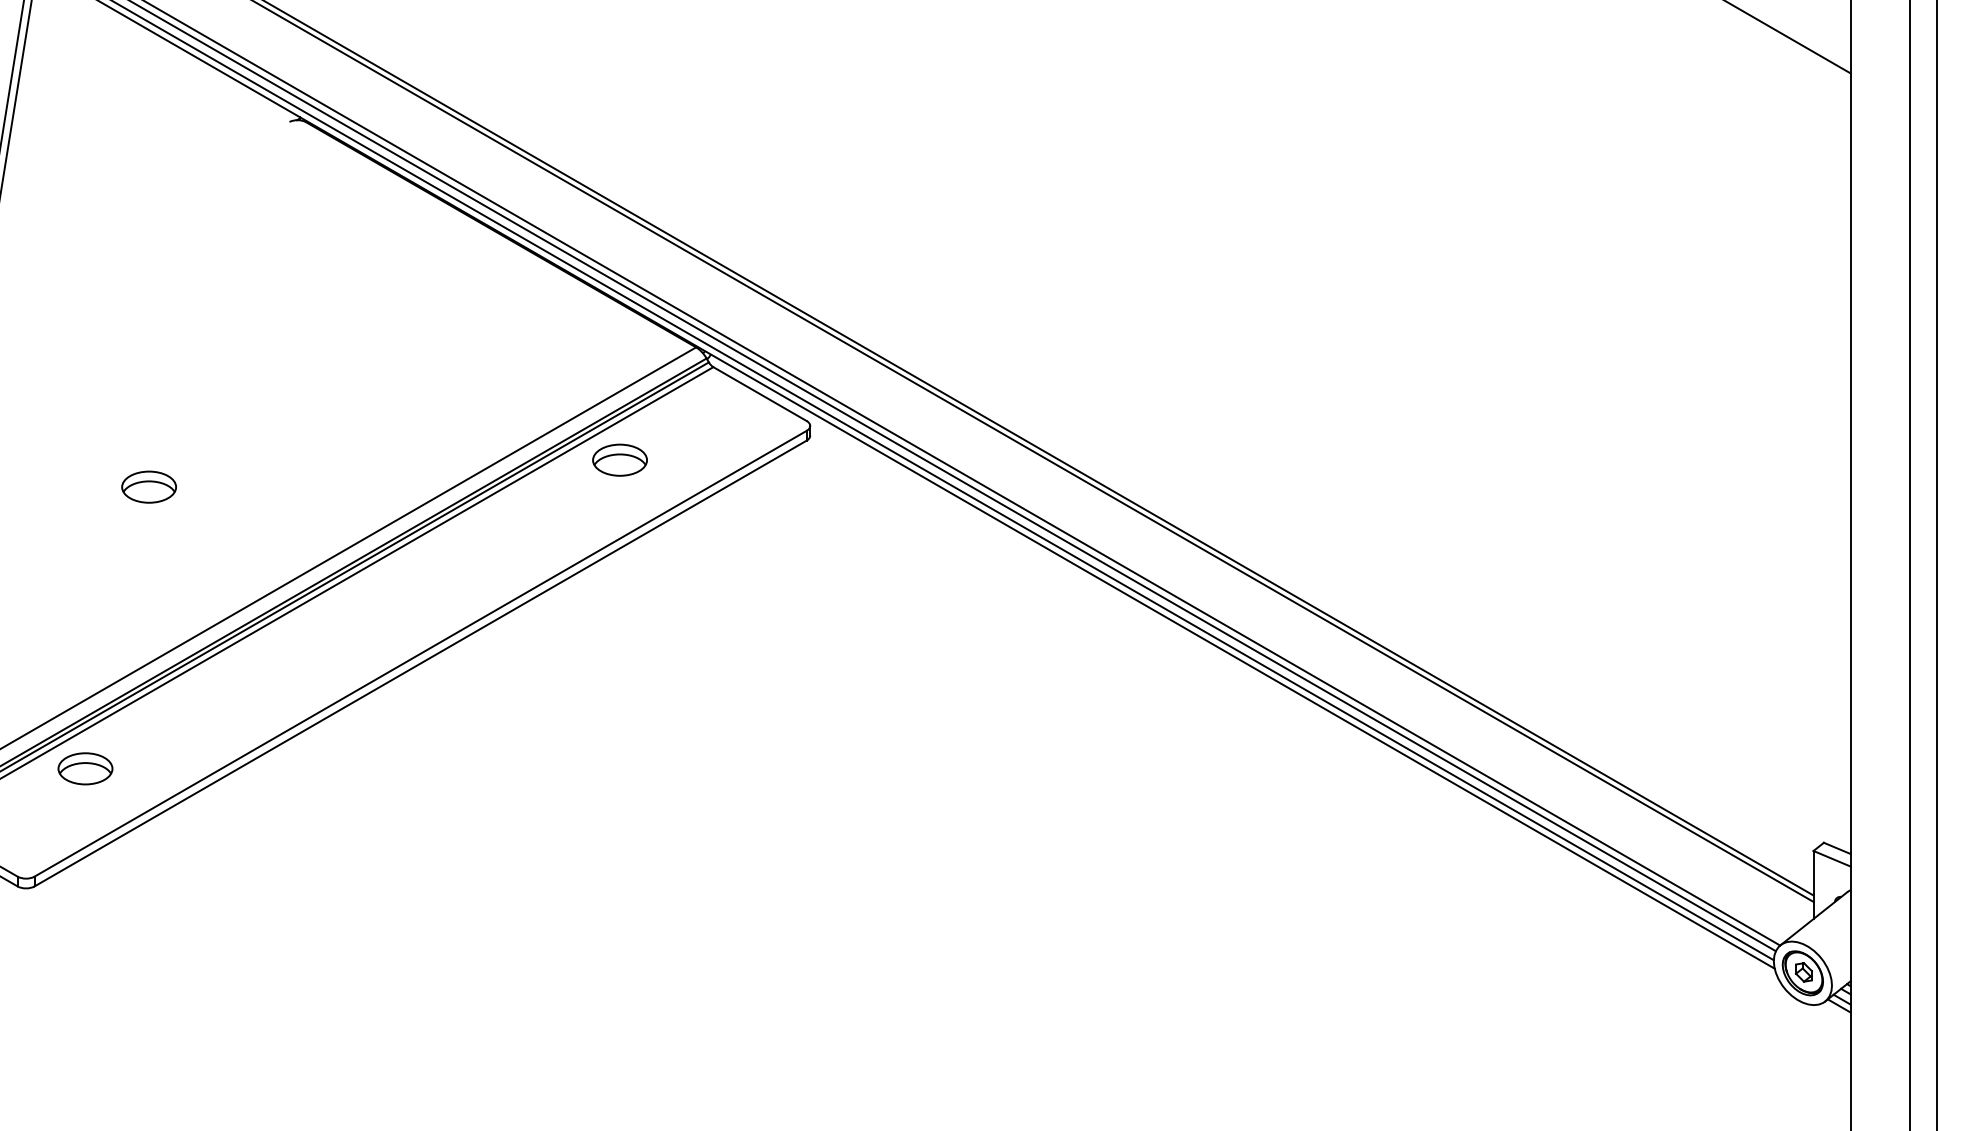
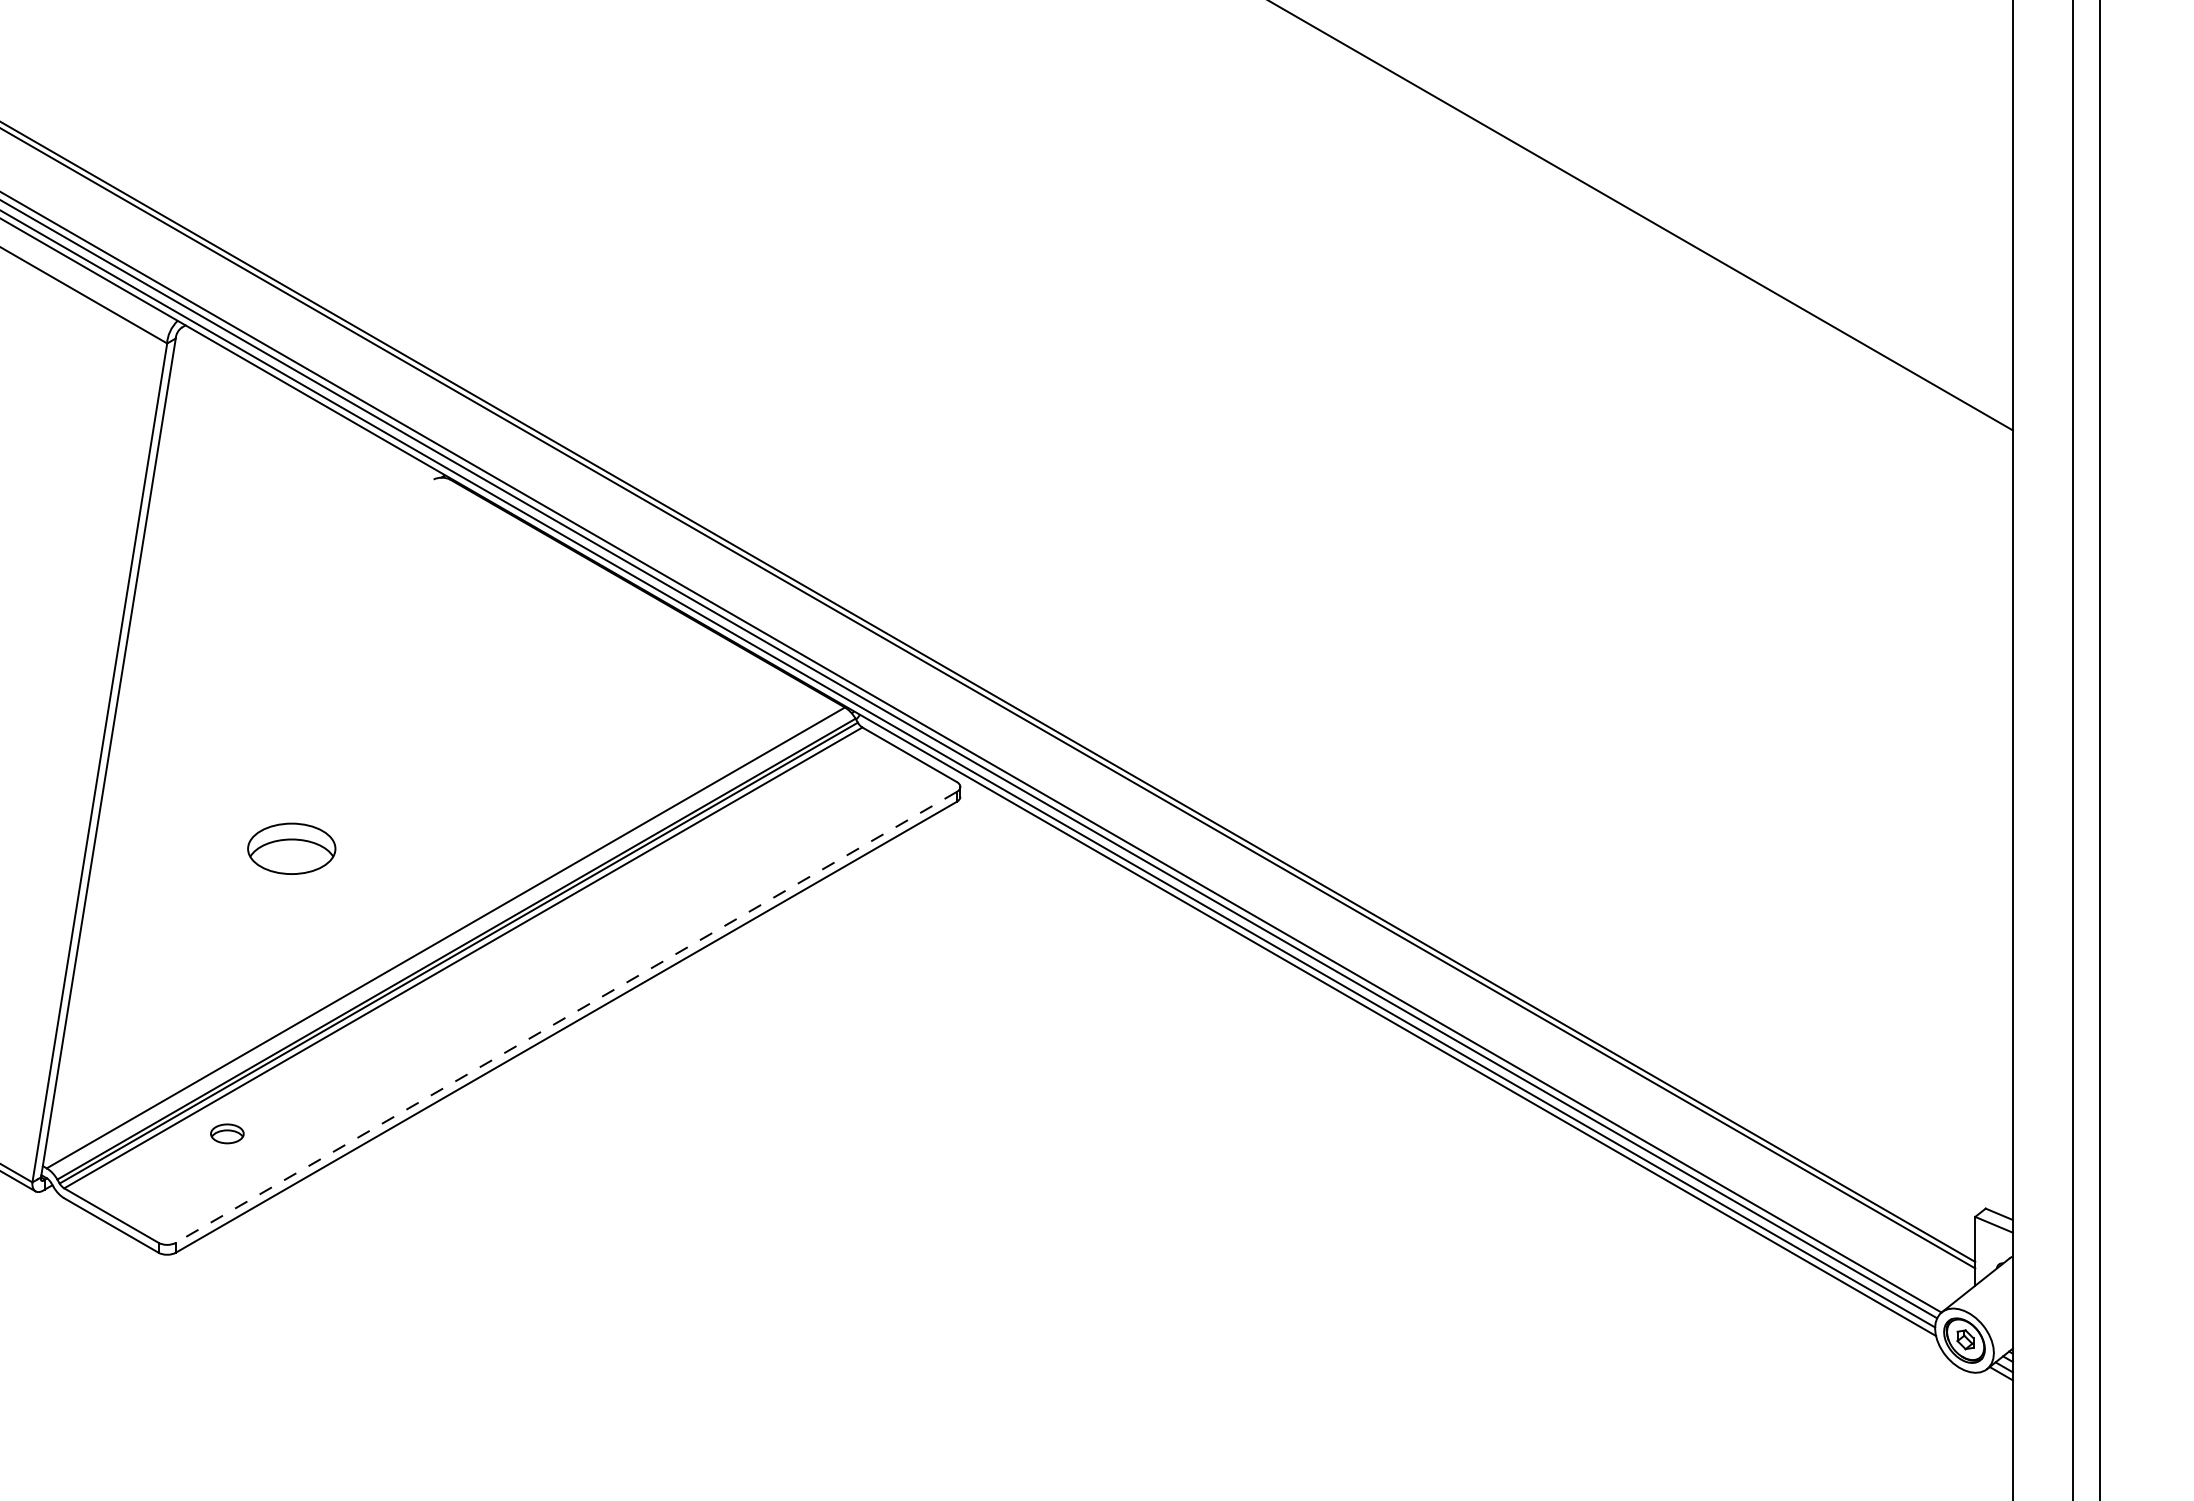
part: (619, 460) -> (767, 821), removed
part: (148, 486) -> (291, 848), size x1.6
line: (420, 653) -> (566, 1017), solid -> dashed
part: (85, 768) -> (227, 1133), size x0.6

